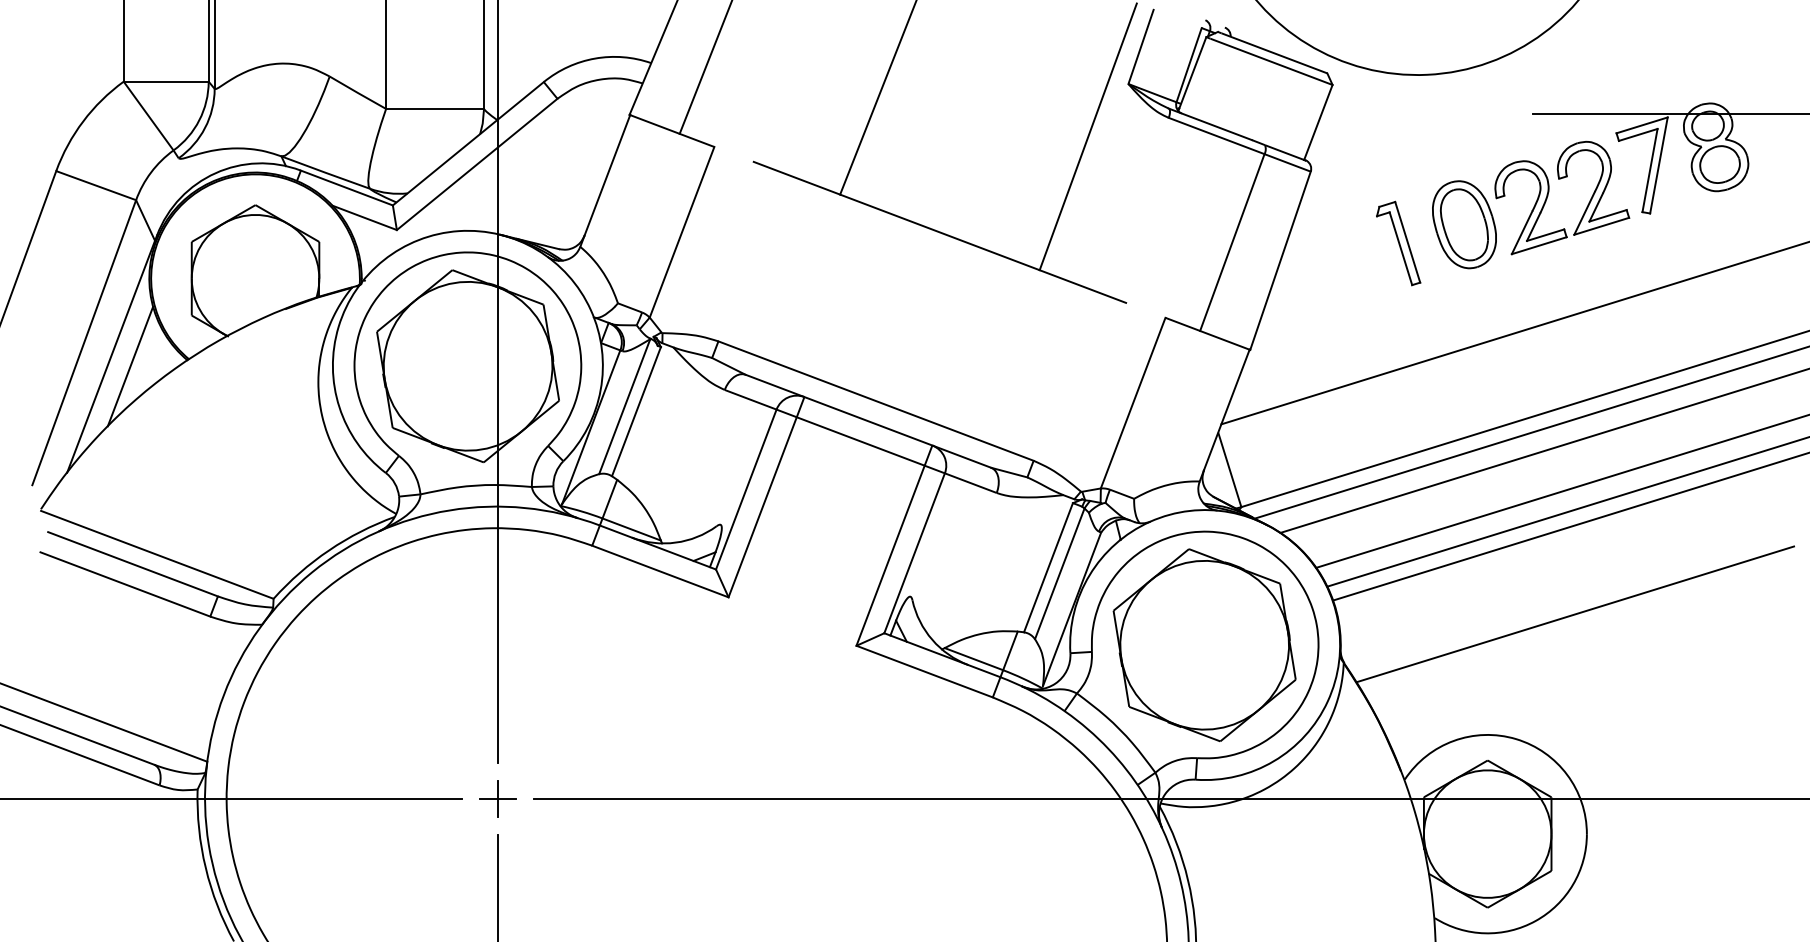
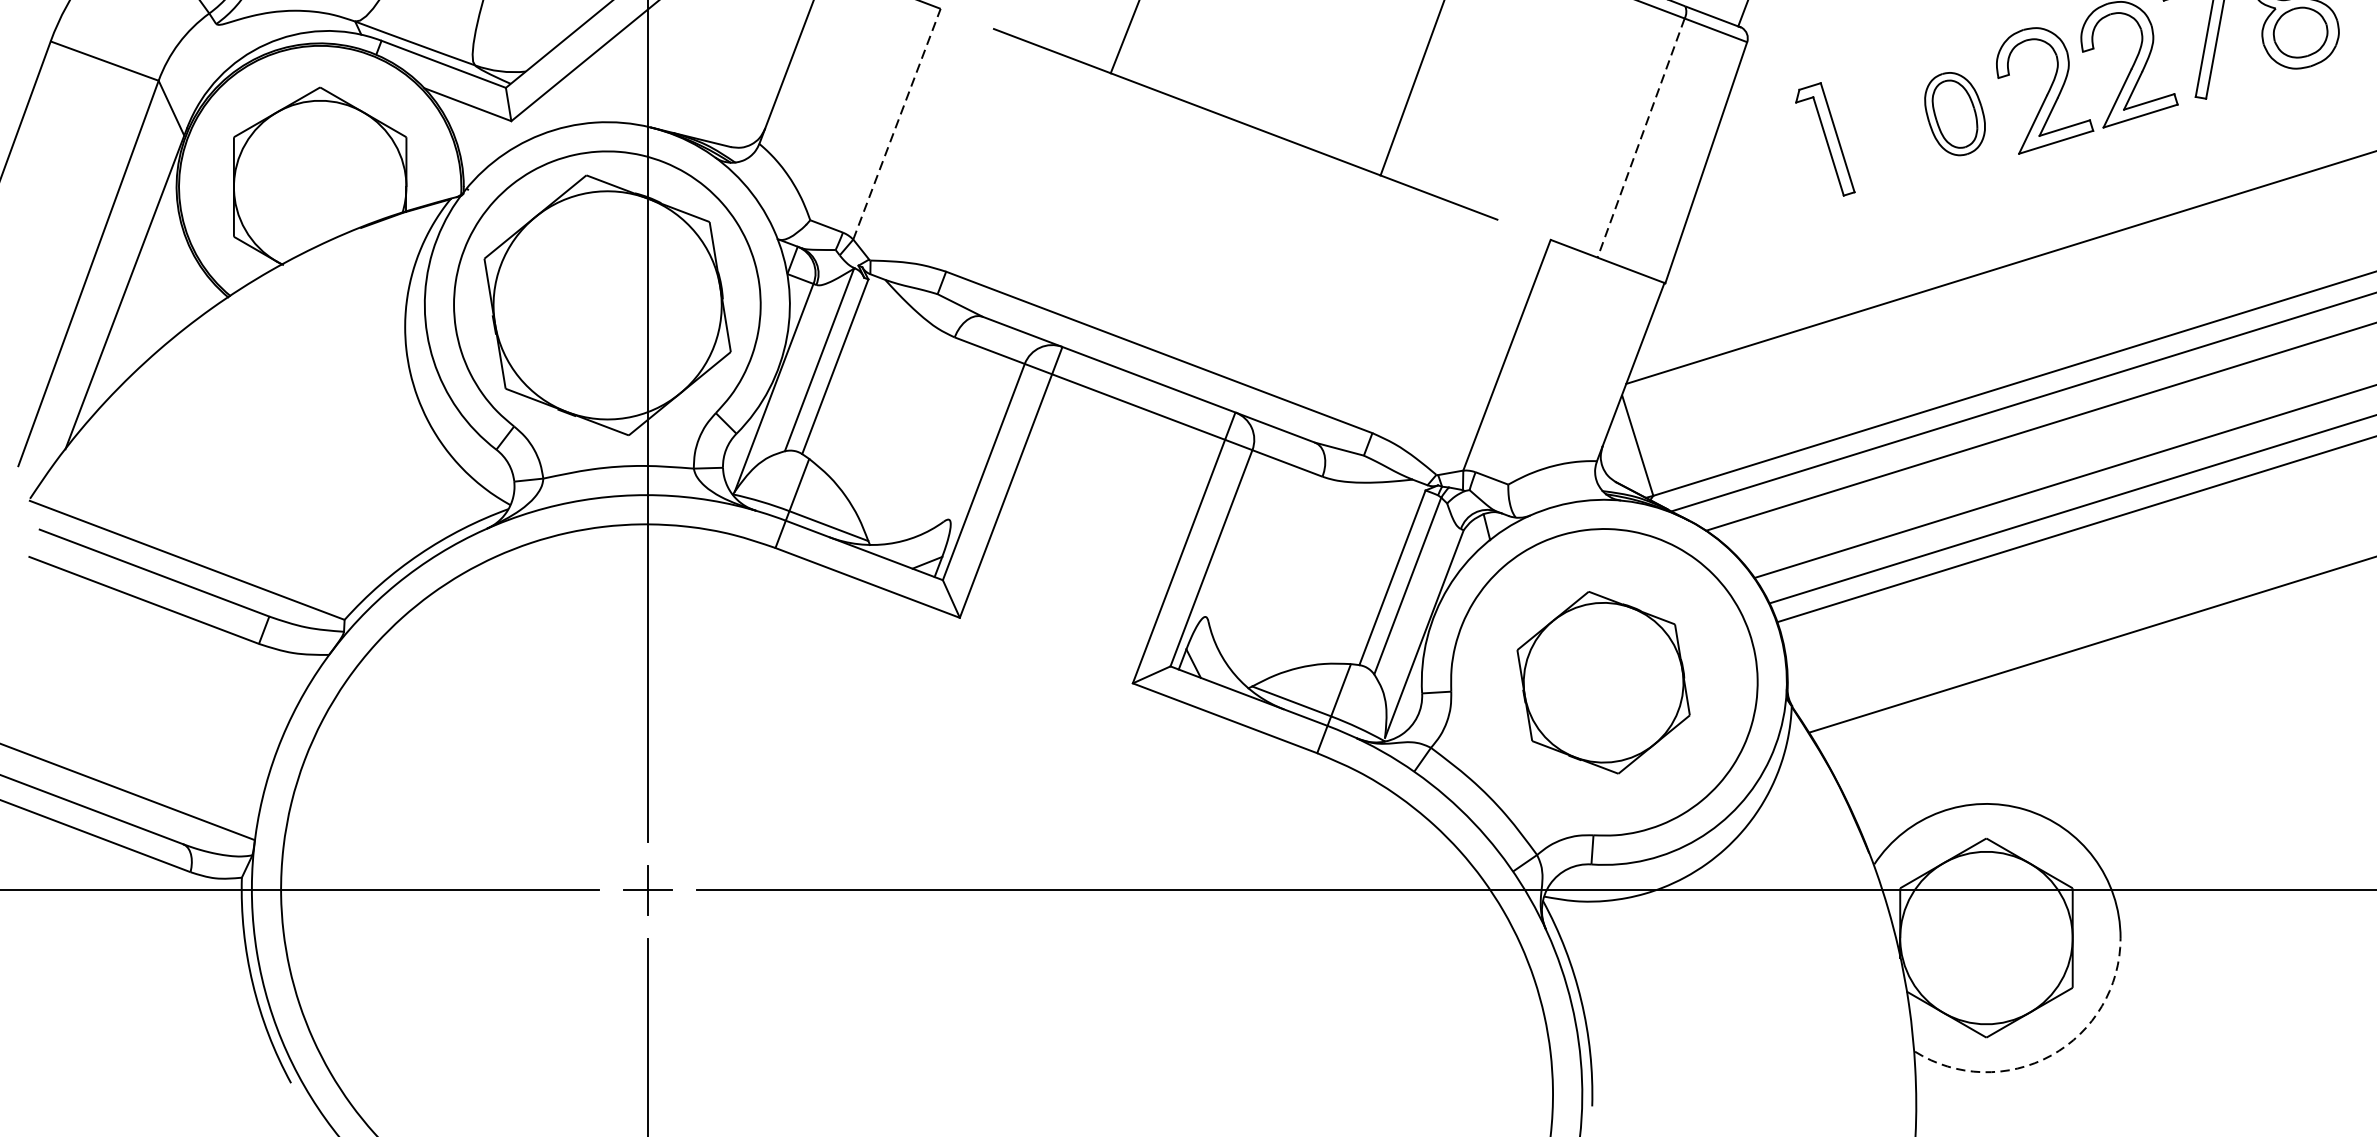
part: (1464, 224) -> (1955, 113), size x0.7
line: (682, 231) -> (897, 123), solid -> dashed
line: (1232, 243) -> (1641, 139), solid -> dashed
part: (1398, 243) -> (1825, 139), moved
line: (130, 366) -> (151, 305), removed
part: (1204, 645) -> (1603, 682), size x0.7
arc: (1535, 920) -> (2051, 1054), solid -> dashed

